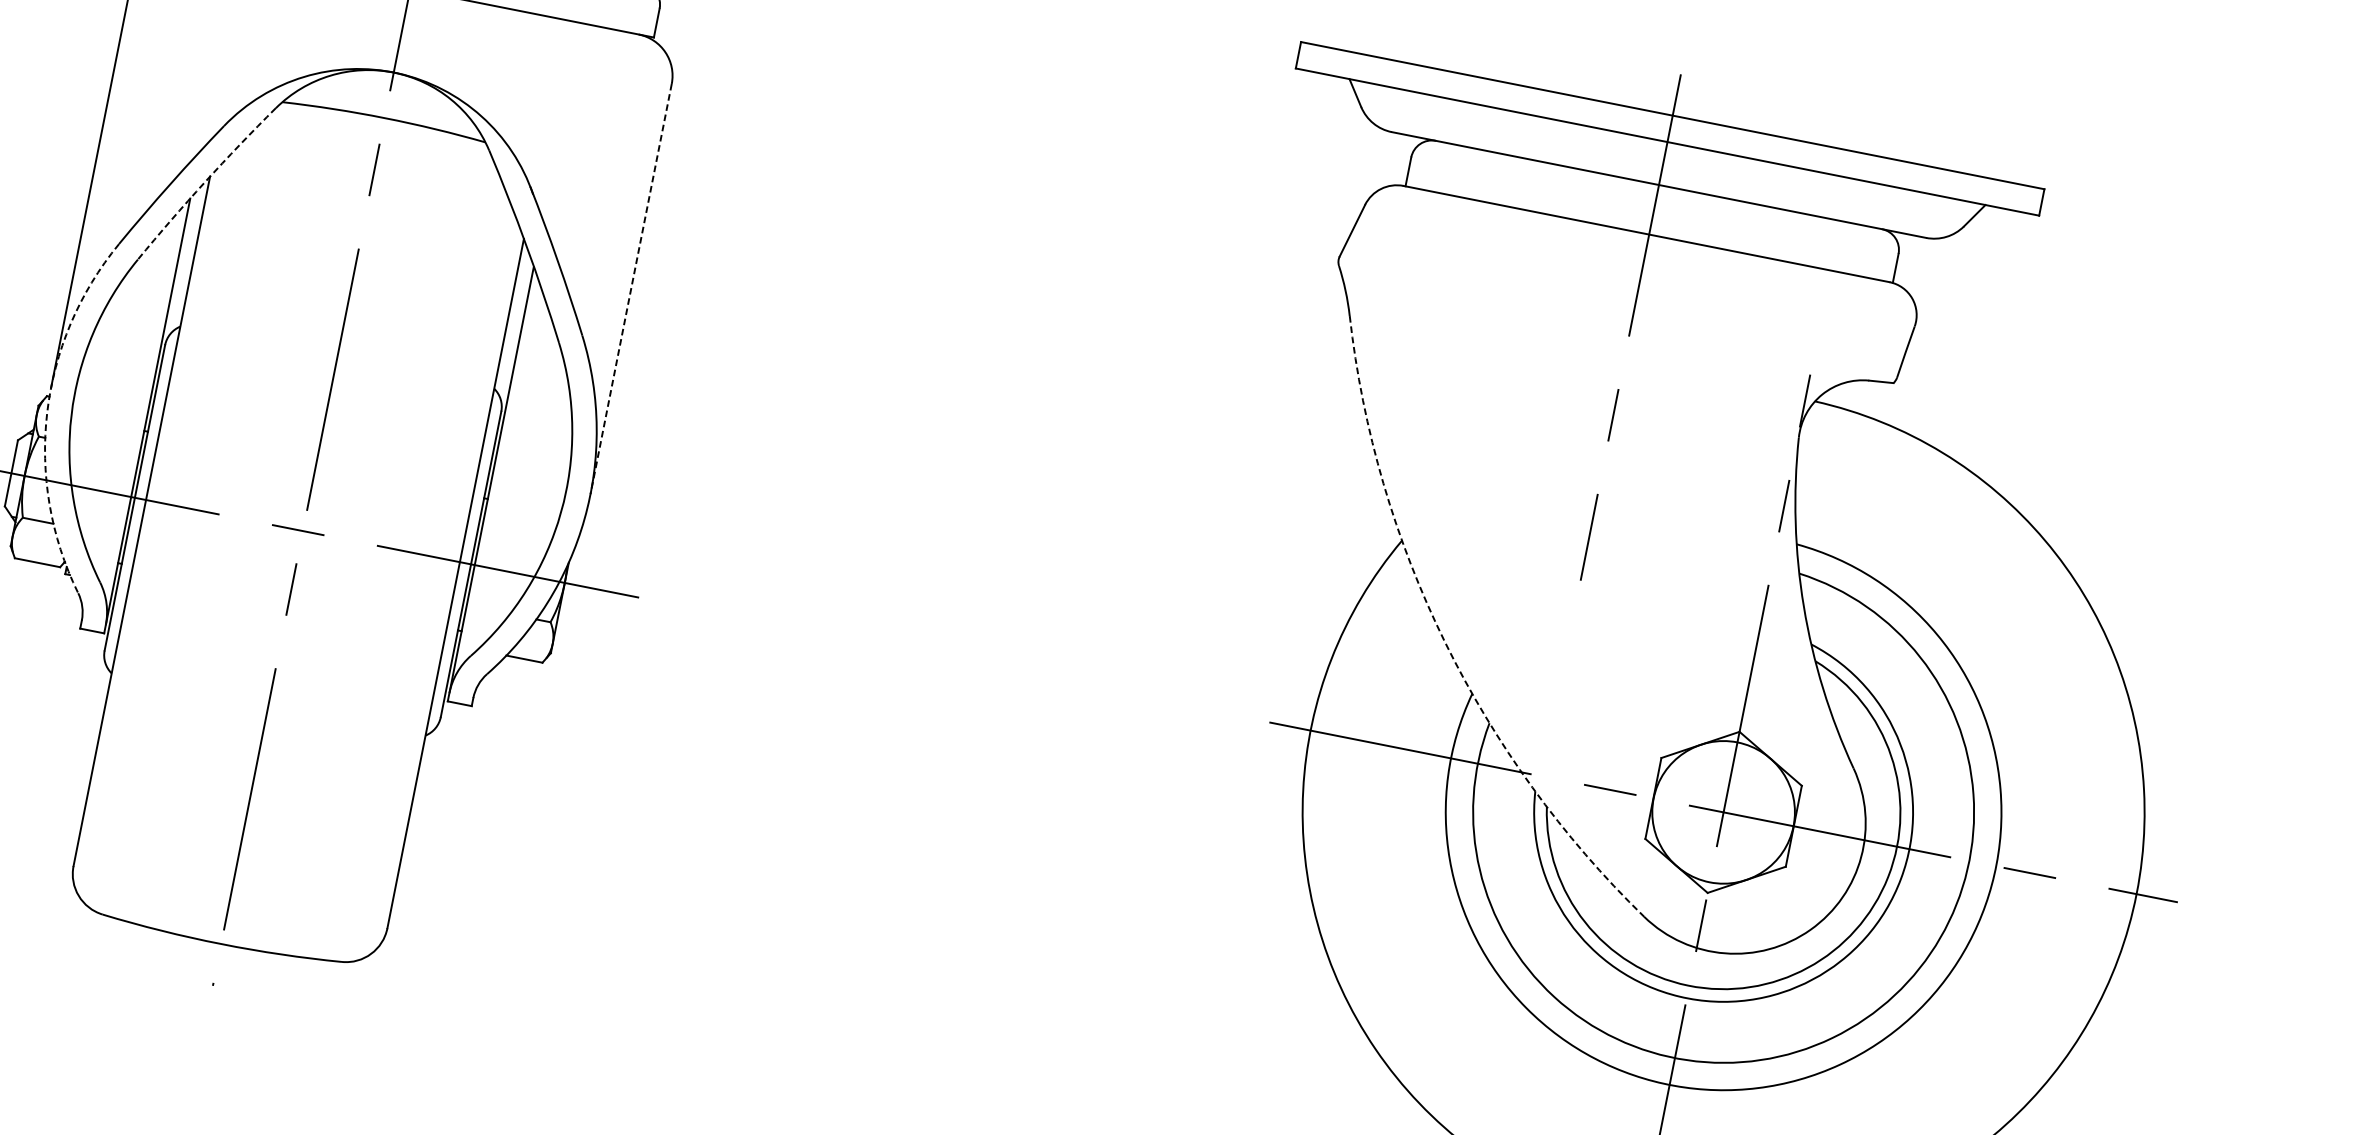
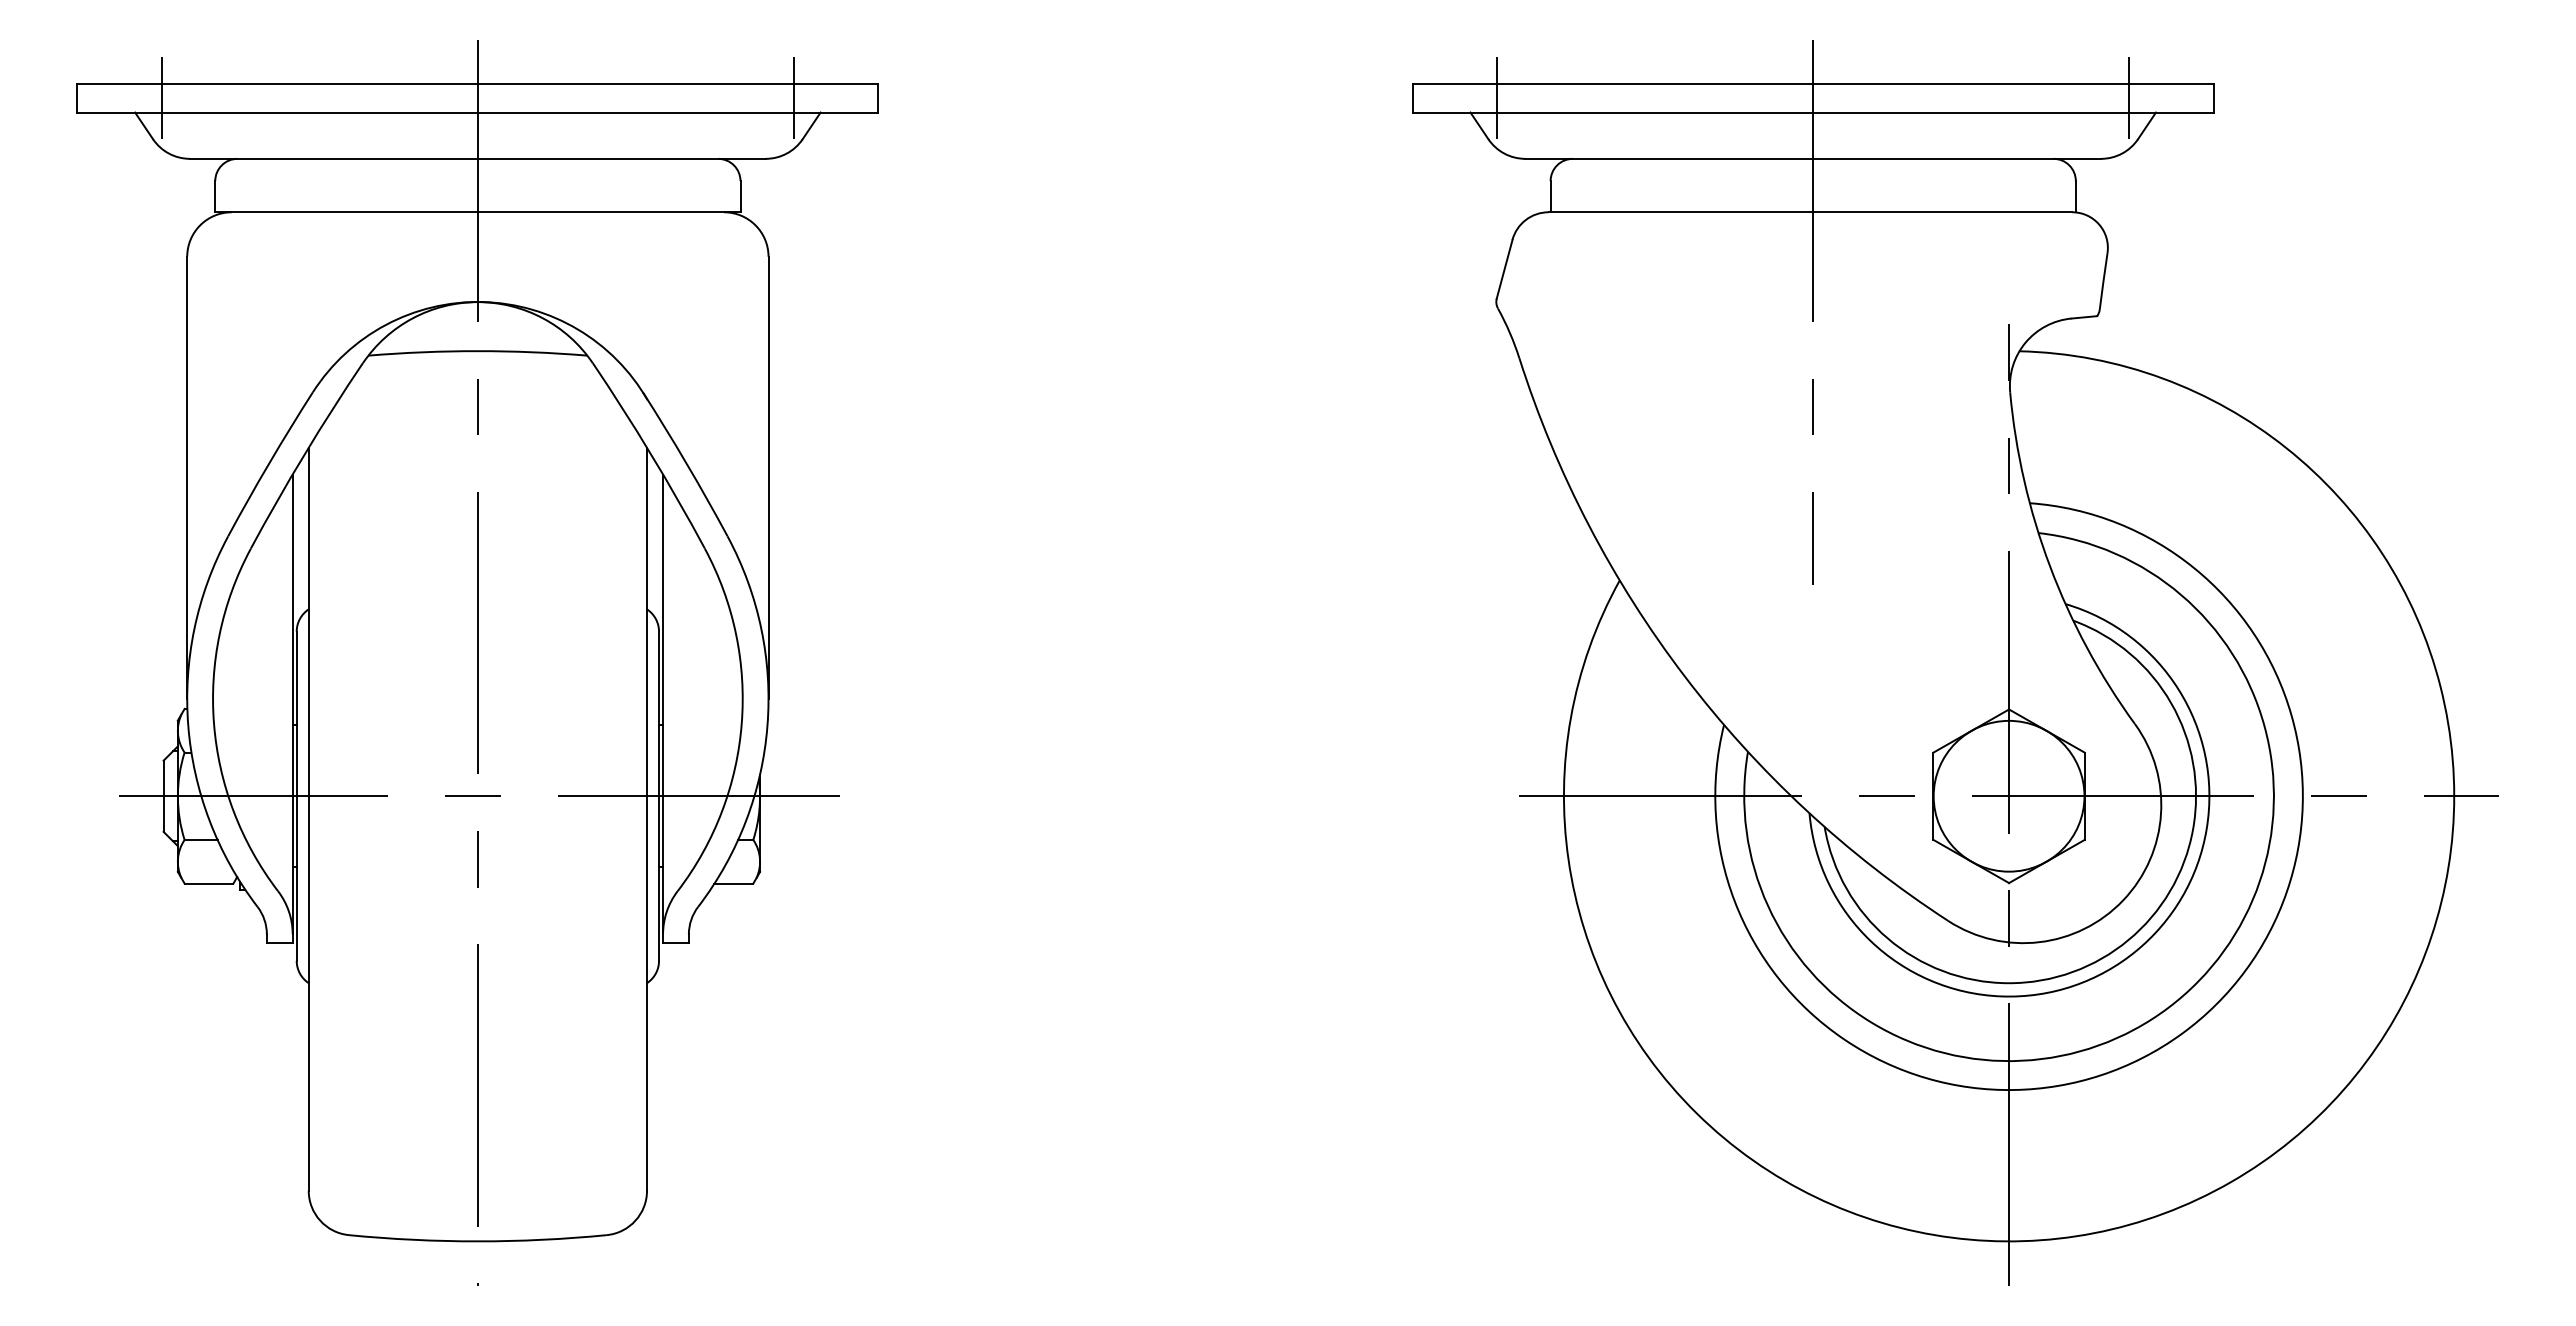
line: (1377, 71) -> (1497, 98), added
arc: (204, 182) -> (304, 454), dashed -> solid
line: (1963, 187) -> (2129, 98), added
line: (630, 289) -> (768, 478), dashed -> solid
arc: (47, 412) -> (188, 725), dashed -> solid
arc: (1445, 641) -> (1685, 676), dashed -> solid

